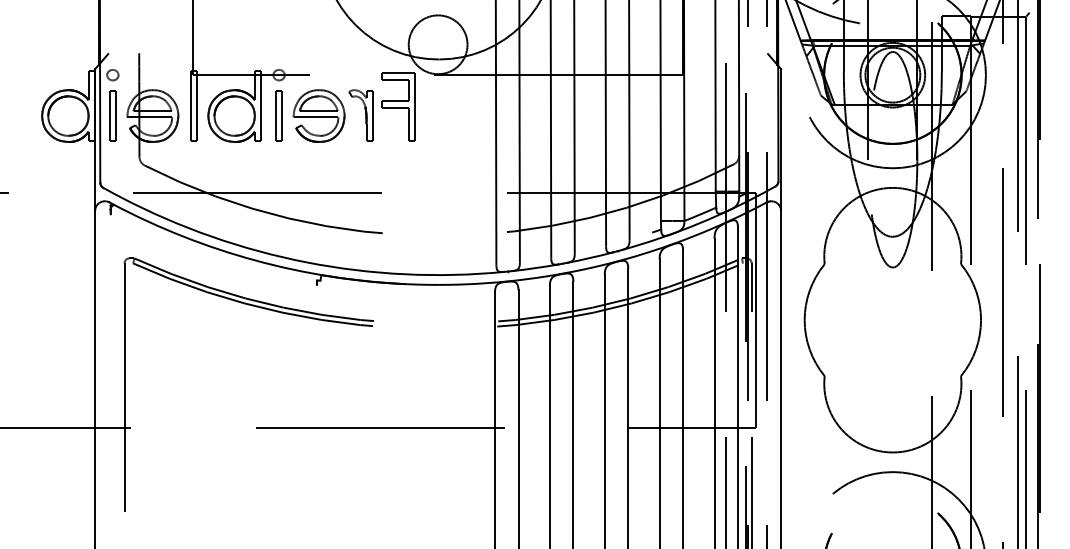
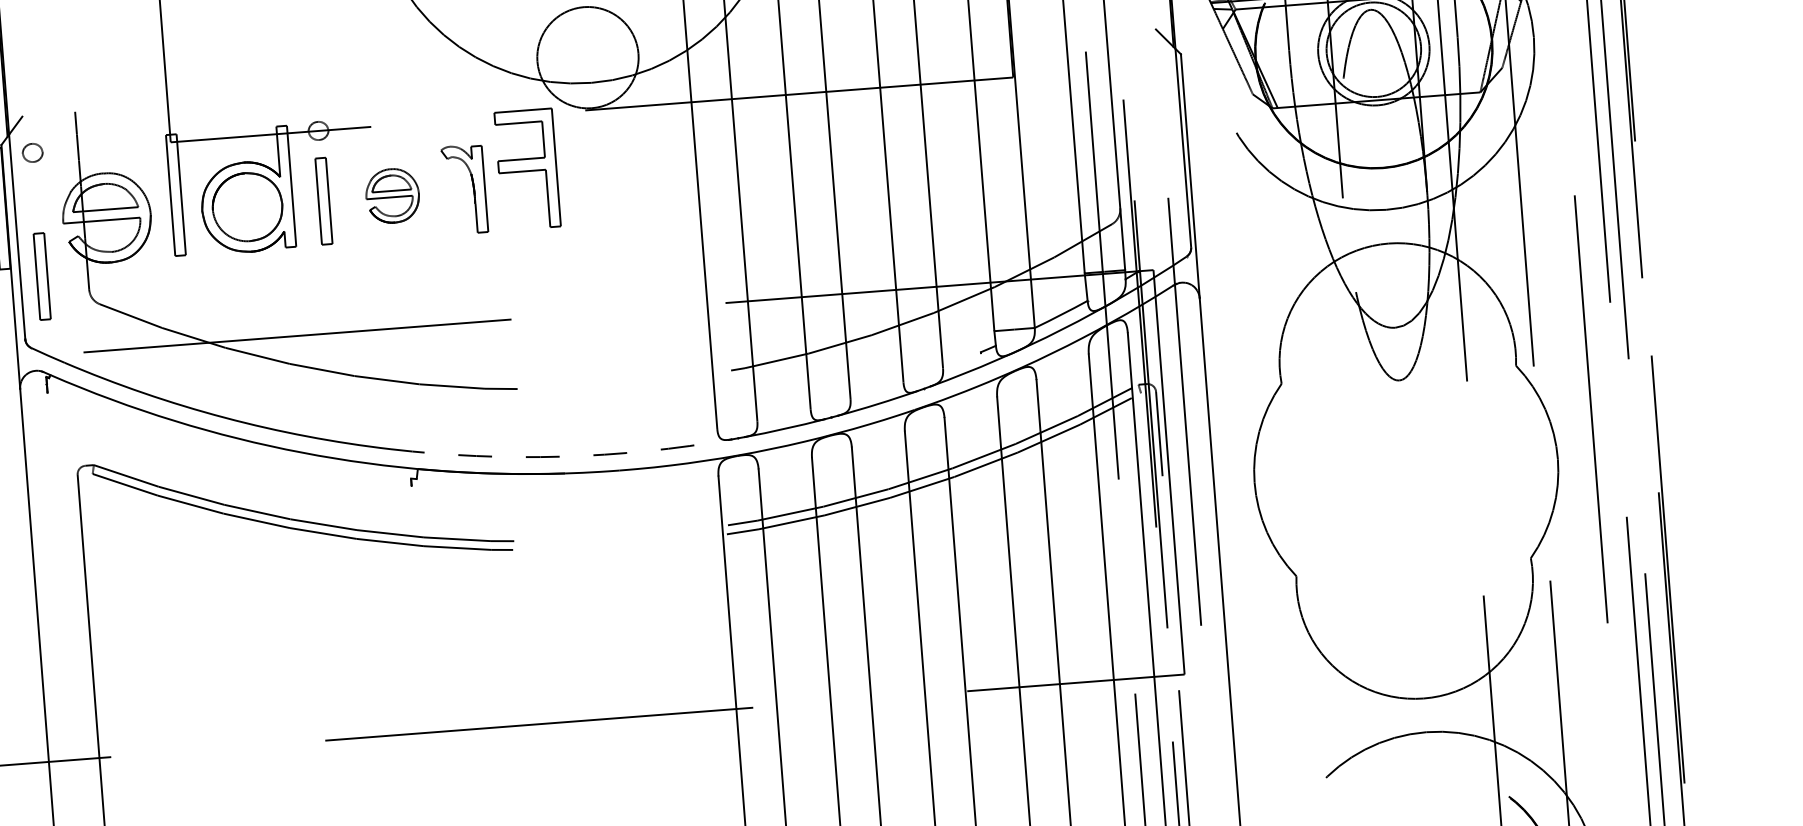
part: (112, 115) -> (41, 275), moved
part: (318, 115) -> (391, 195), size x0.6
arc: (405, 274) -> (562, 456), solid -> dashed

